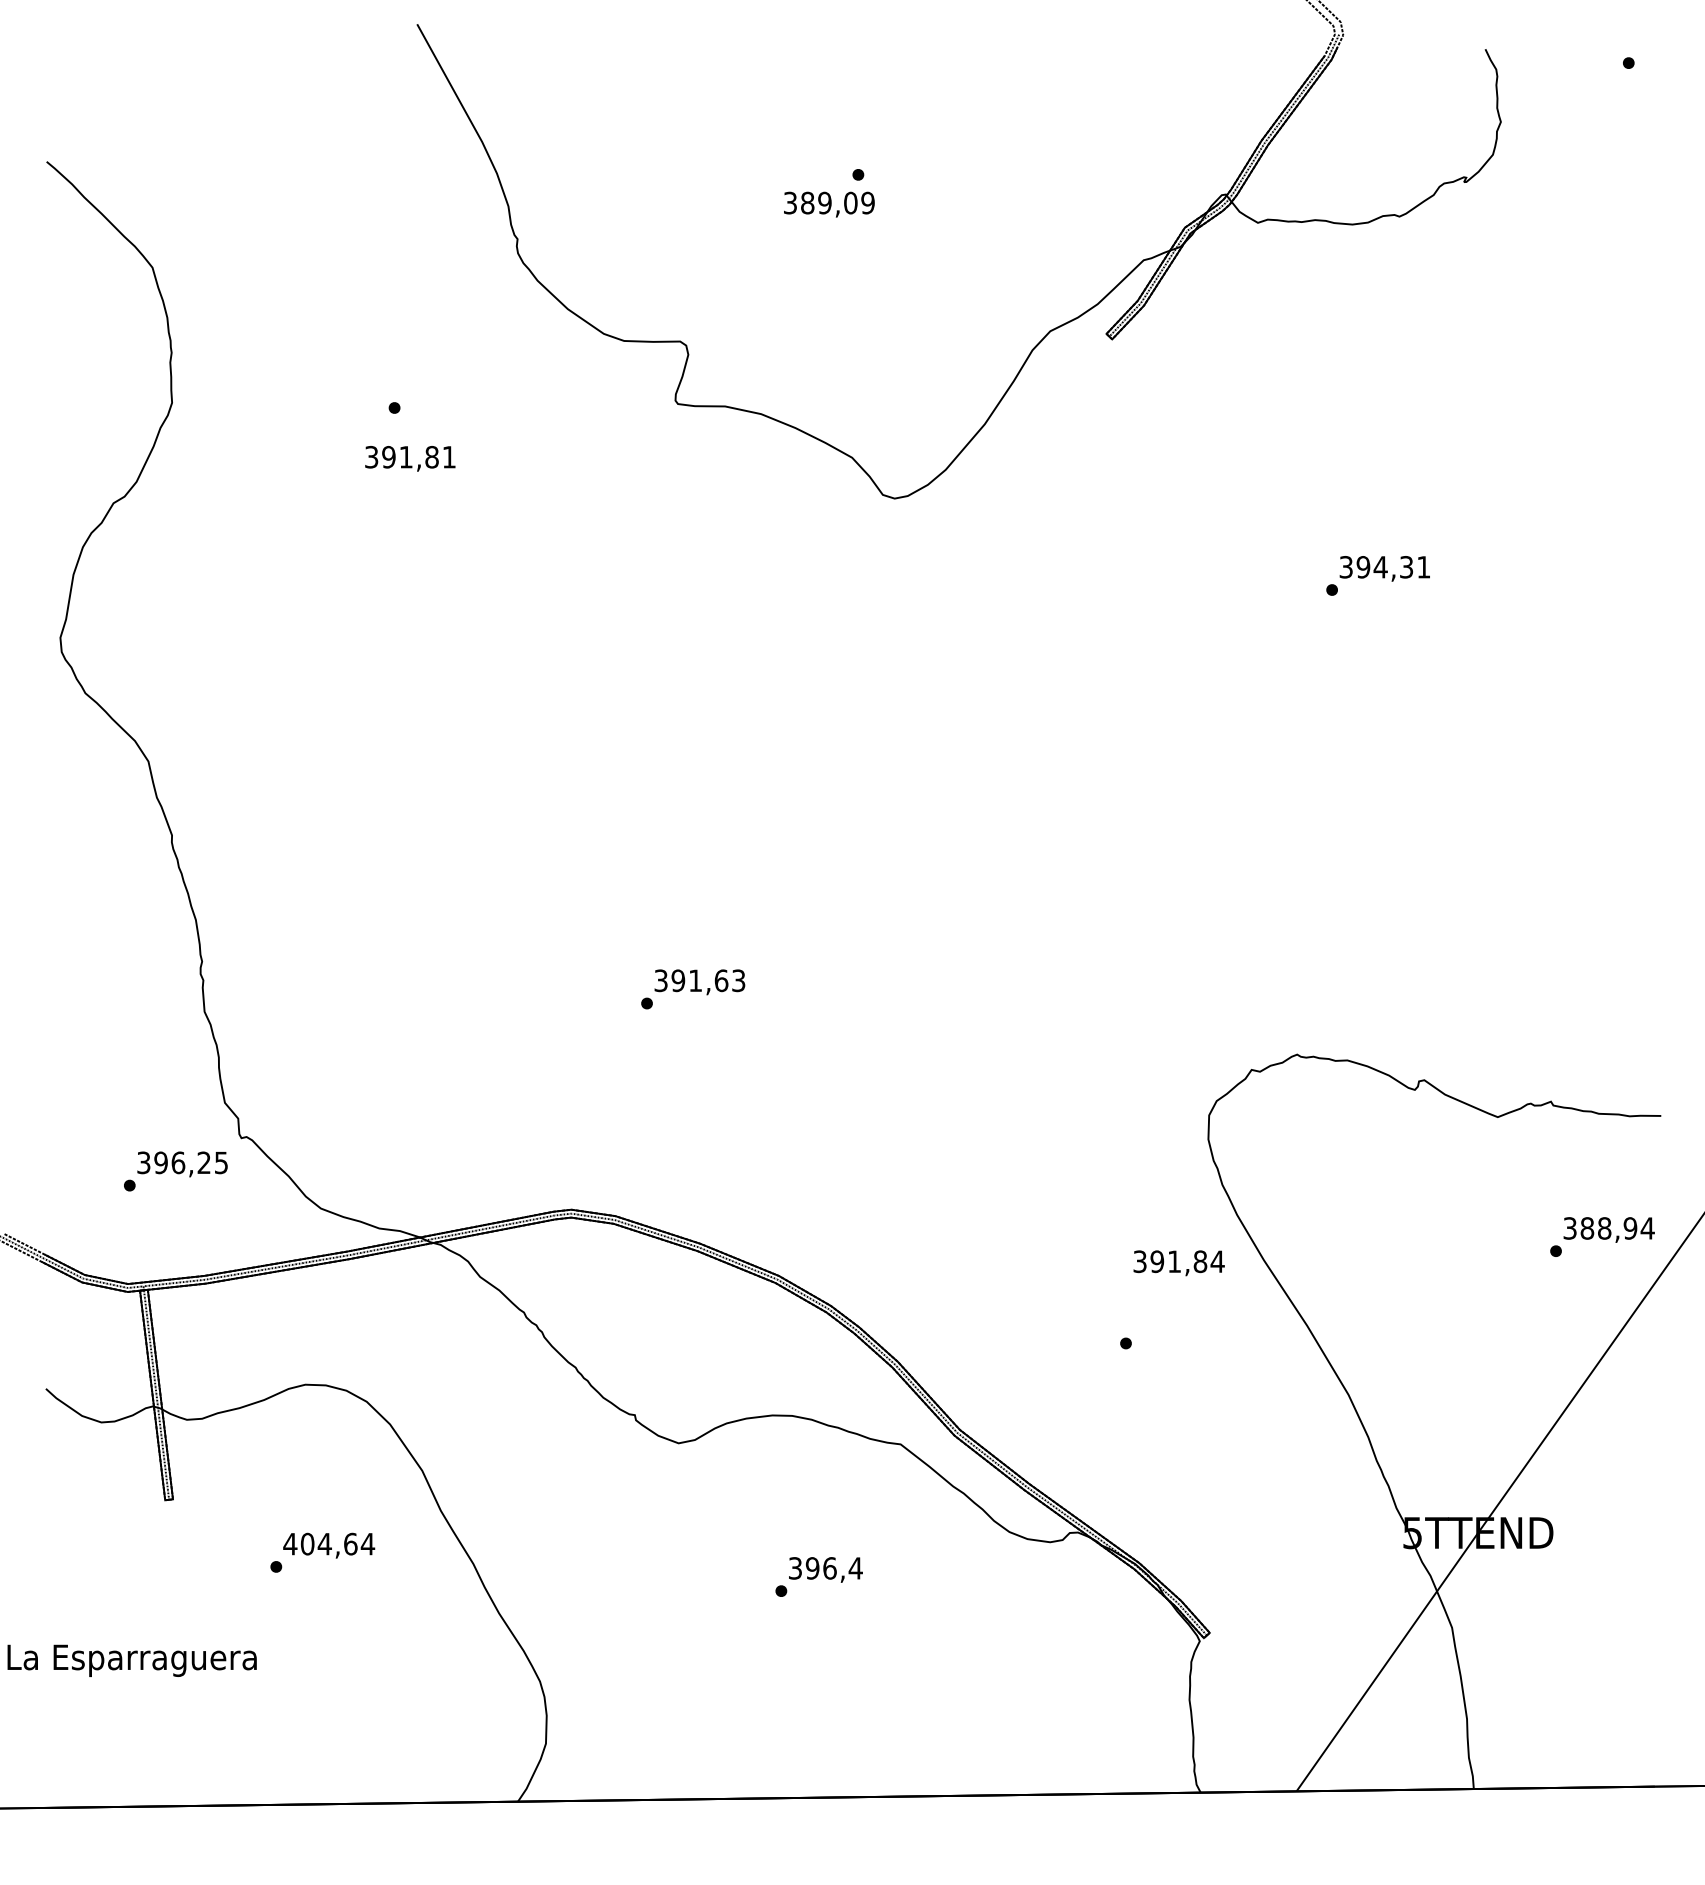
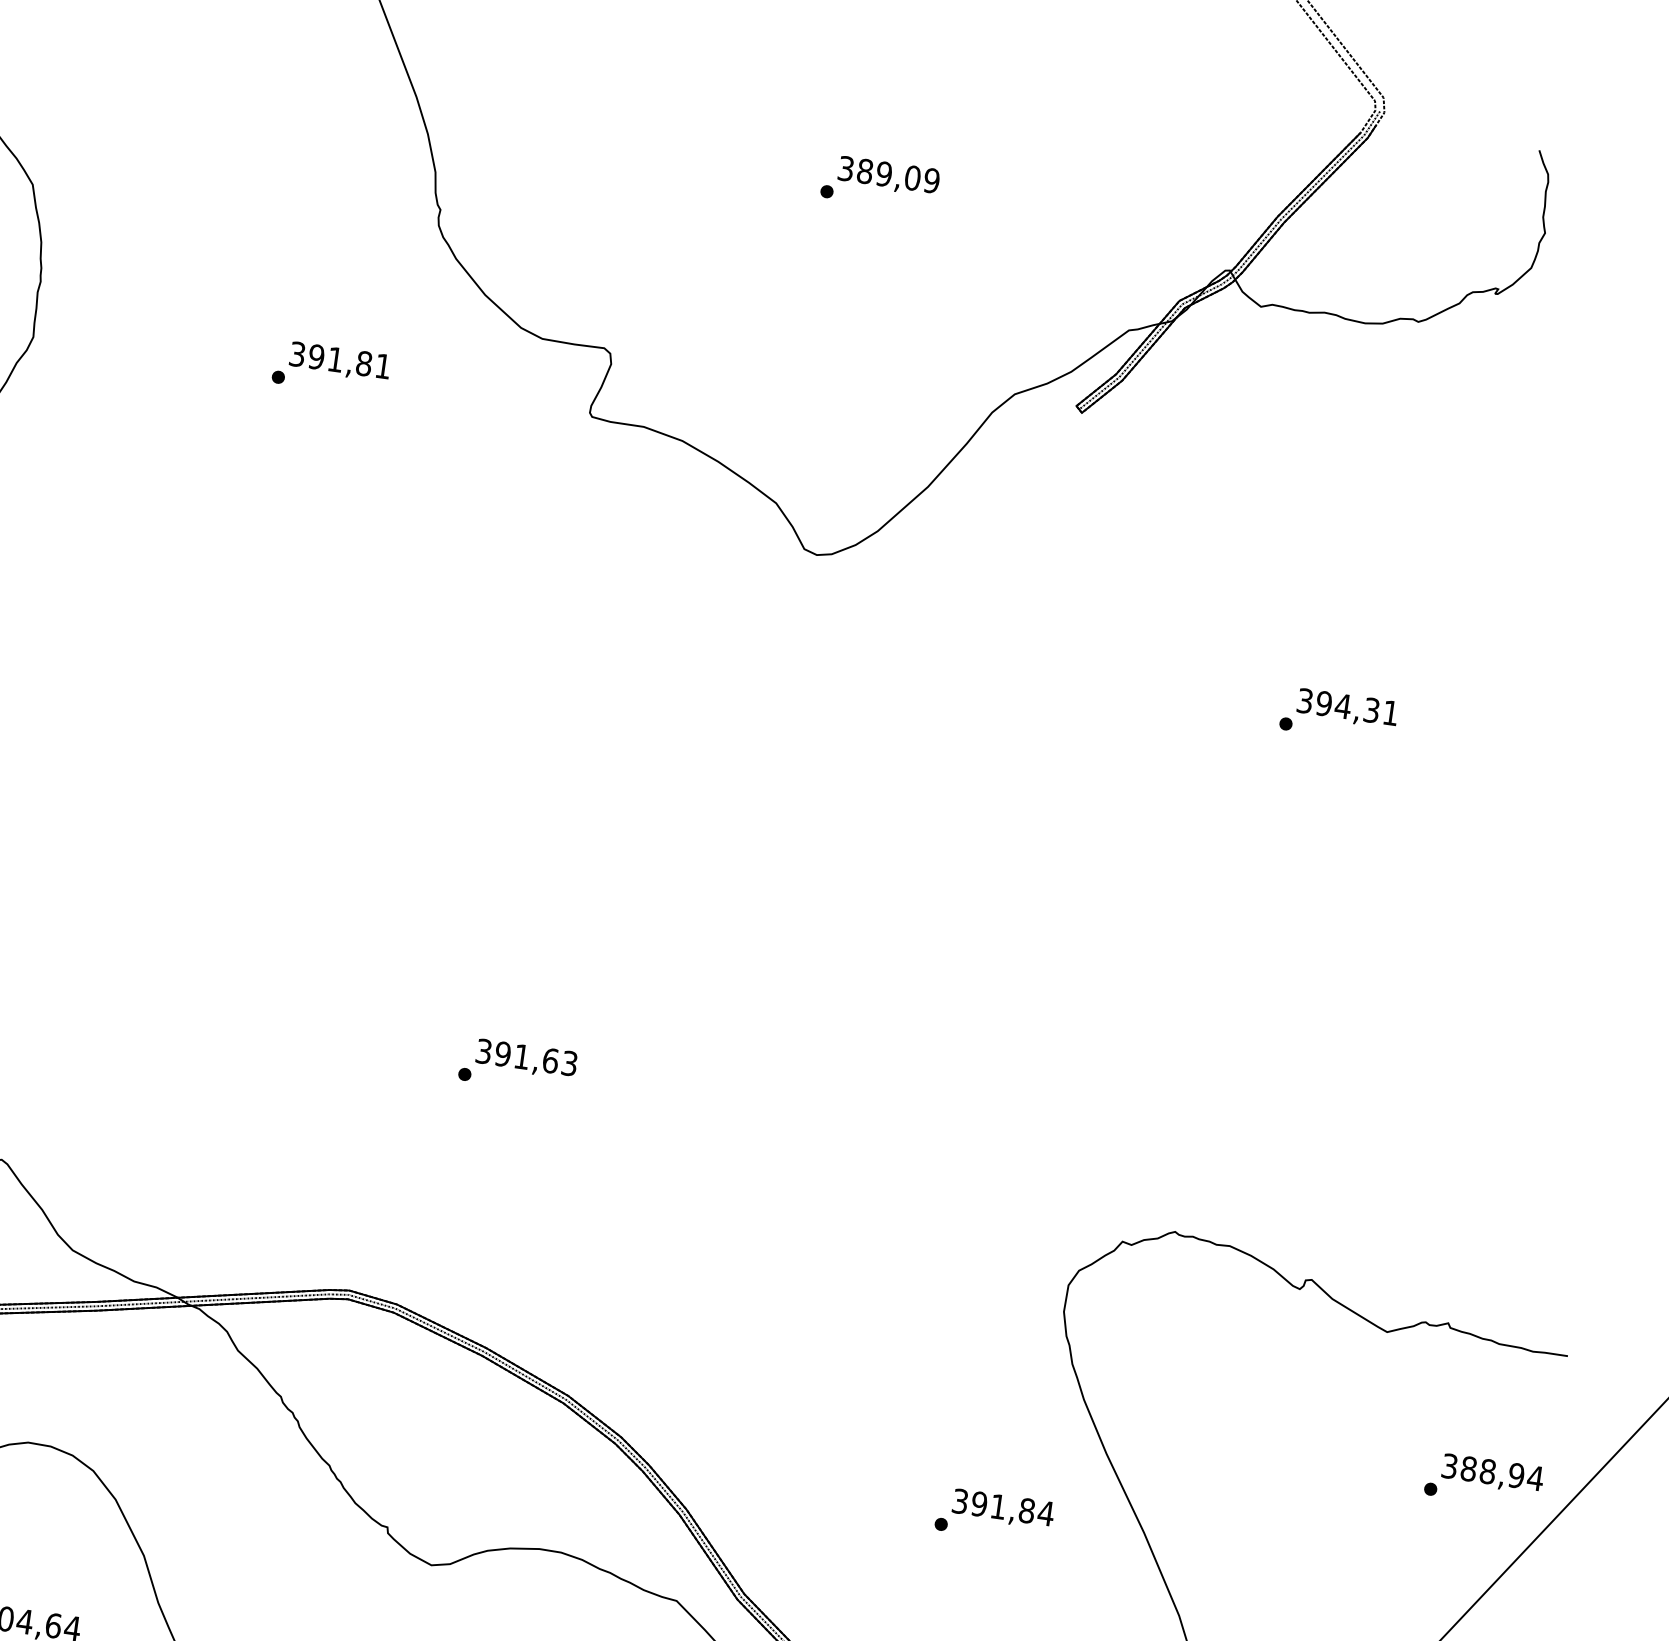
text: (829, 204) -> (889, 176), moved
text: (410, 458) -> (340, 361), moved
text: (1178, 1263) -> (1002, 1509), moved

